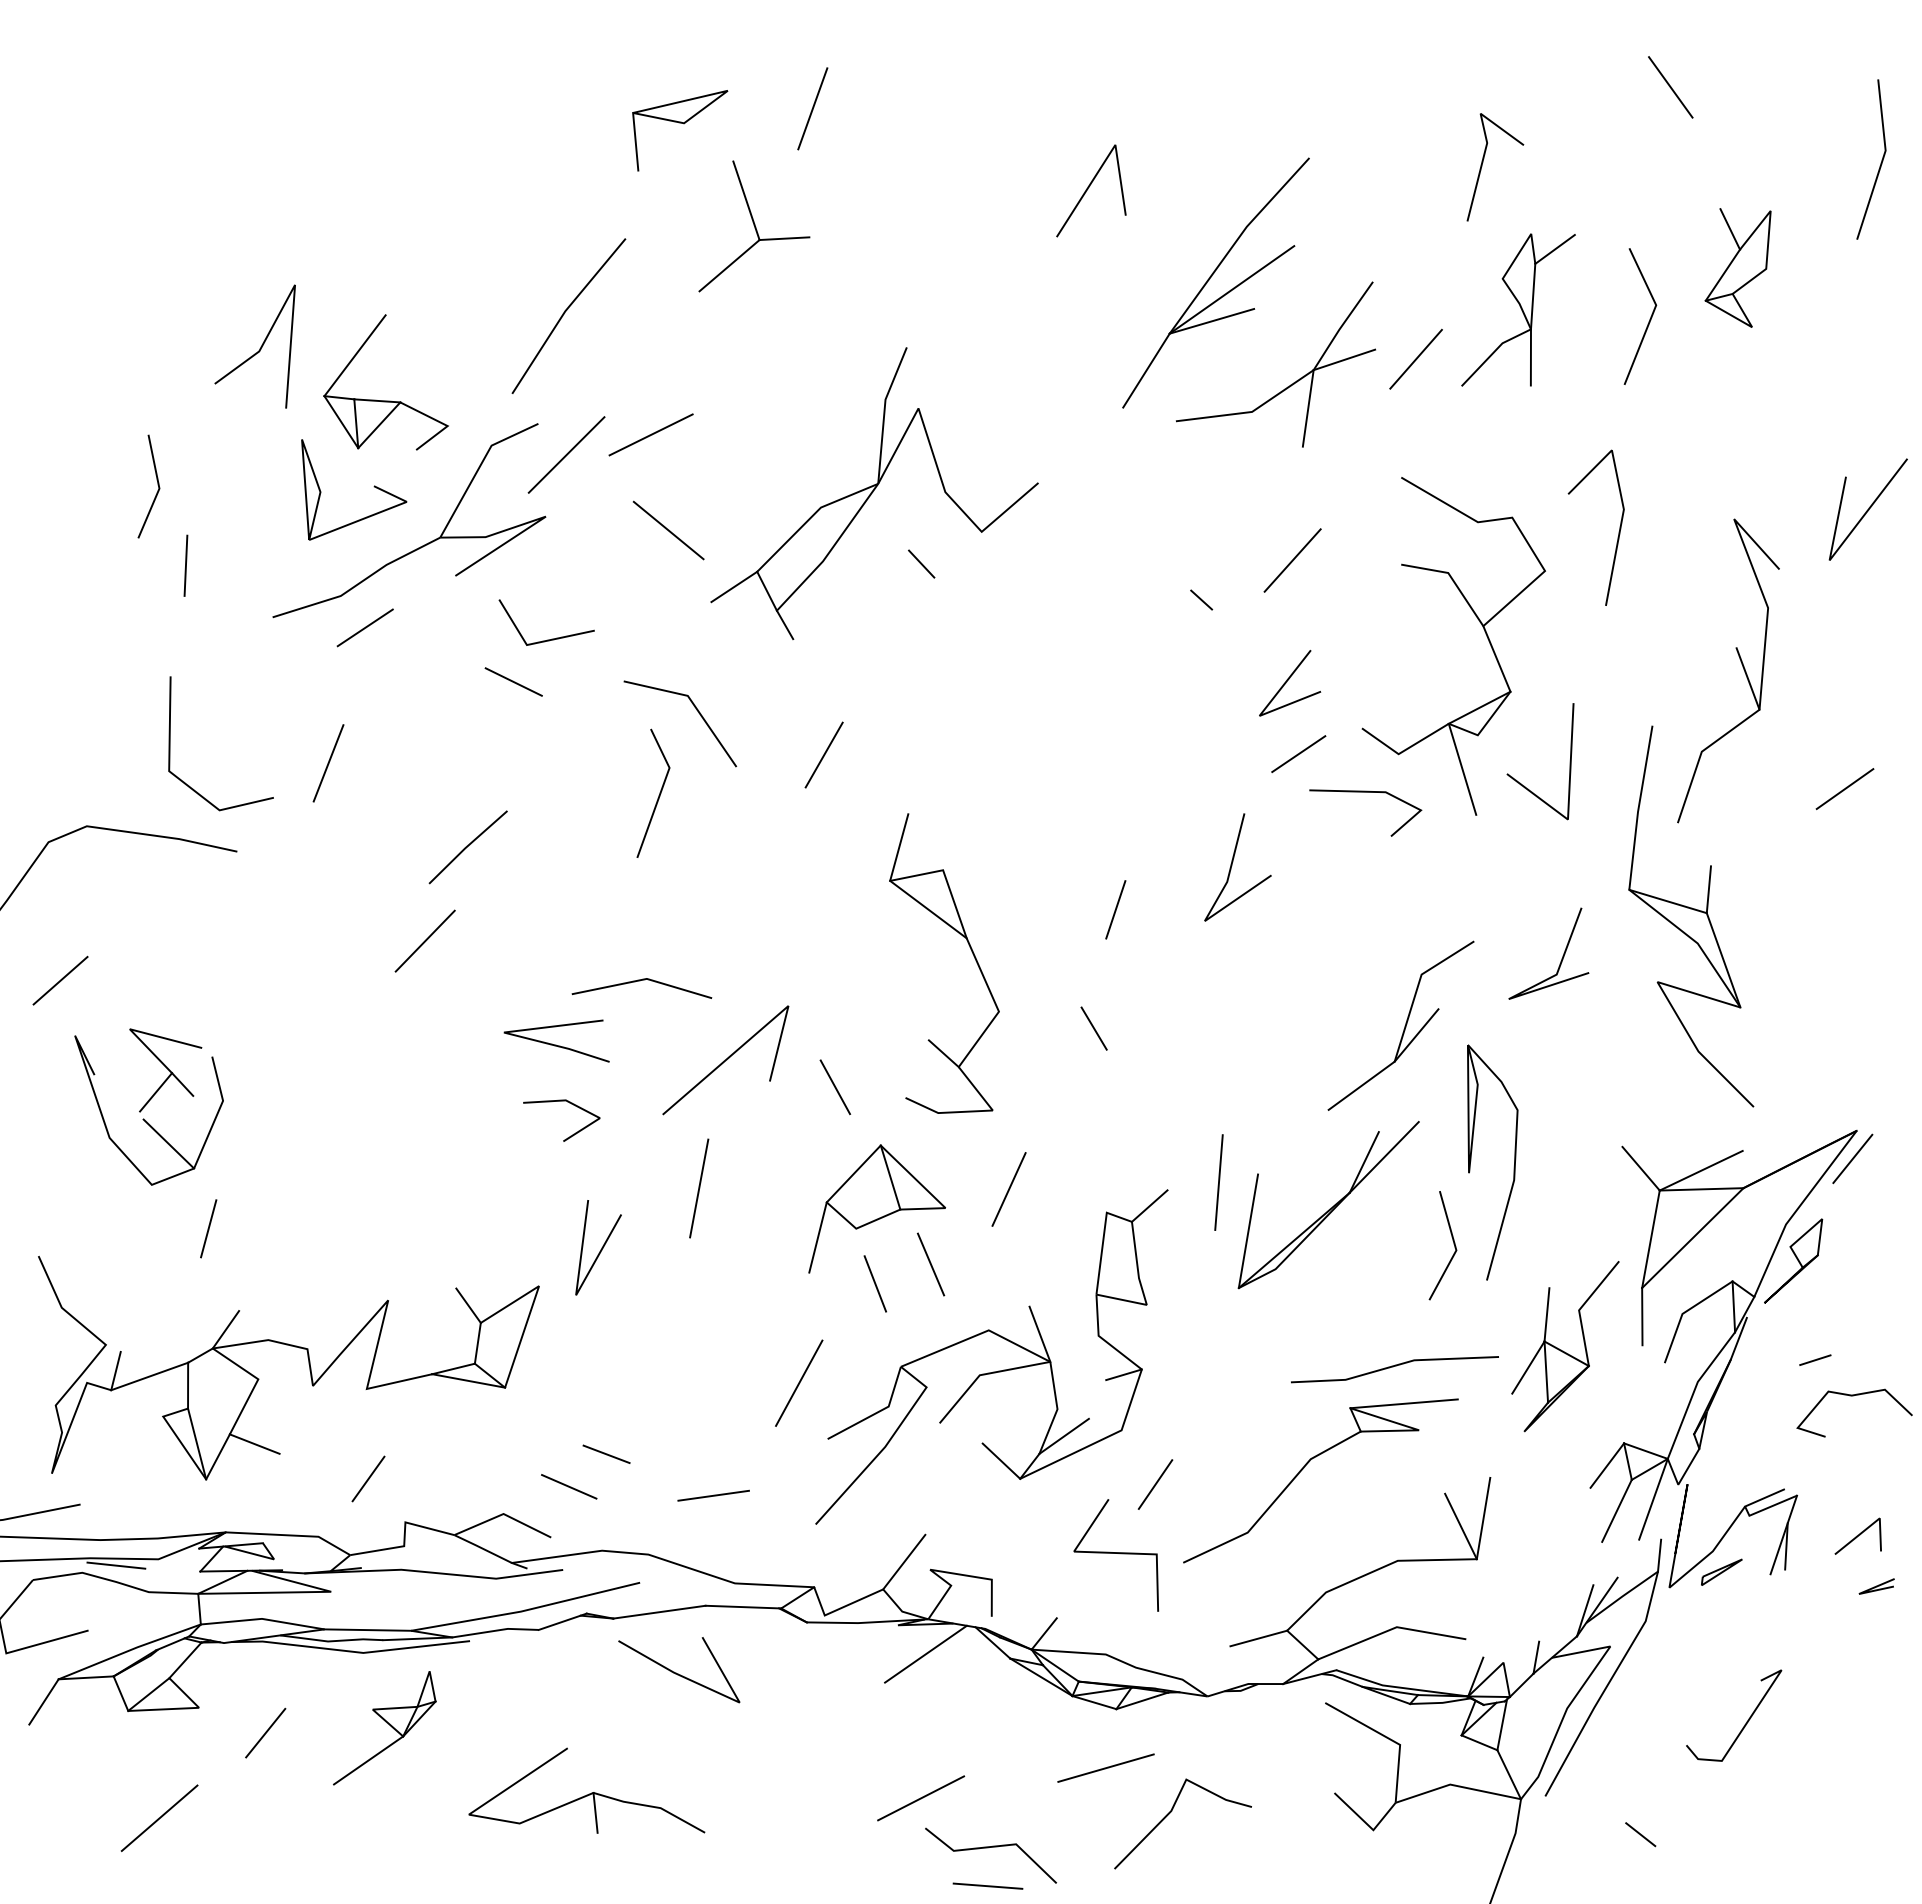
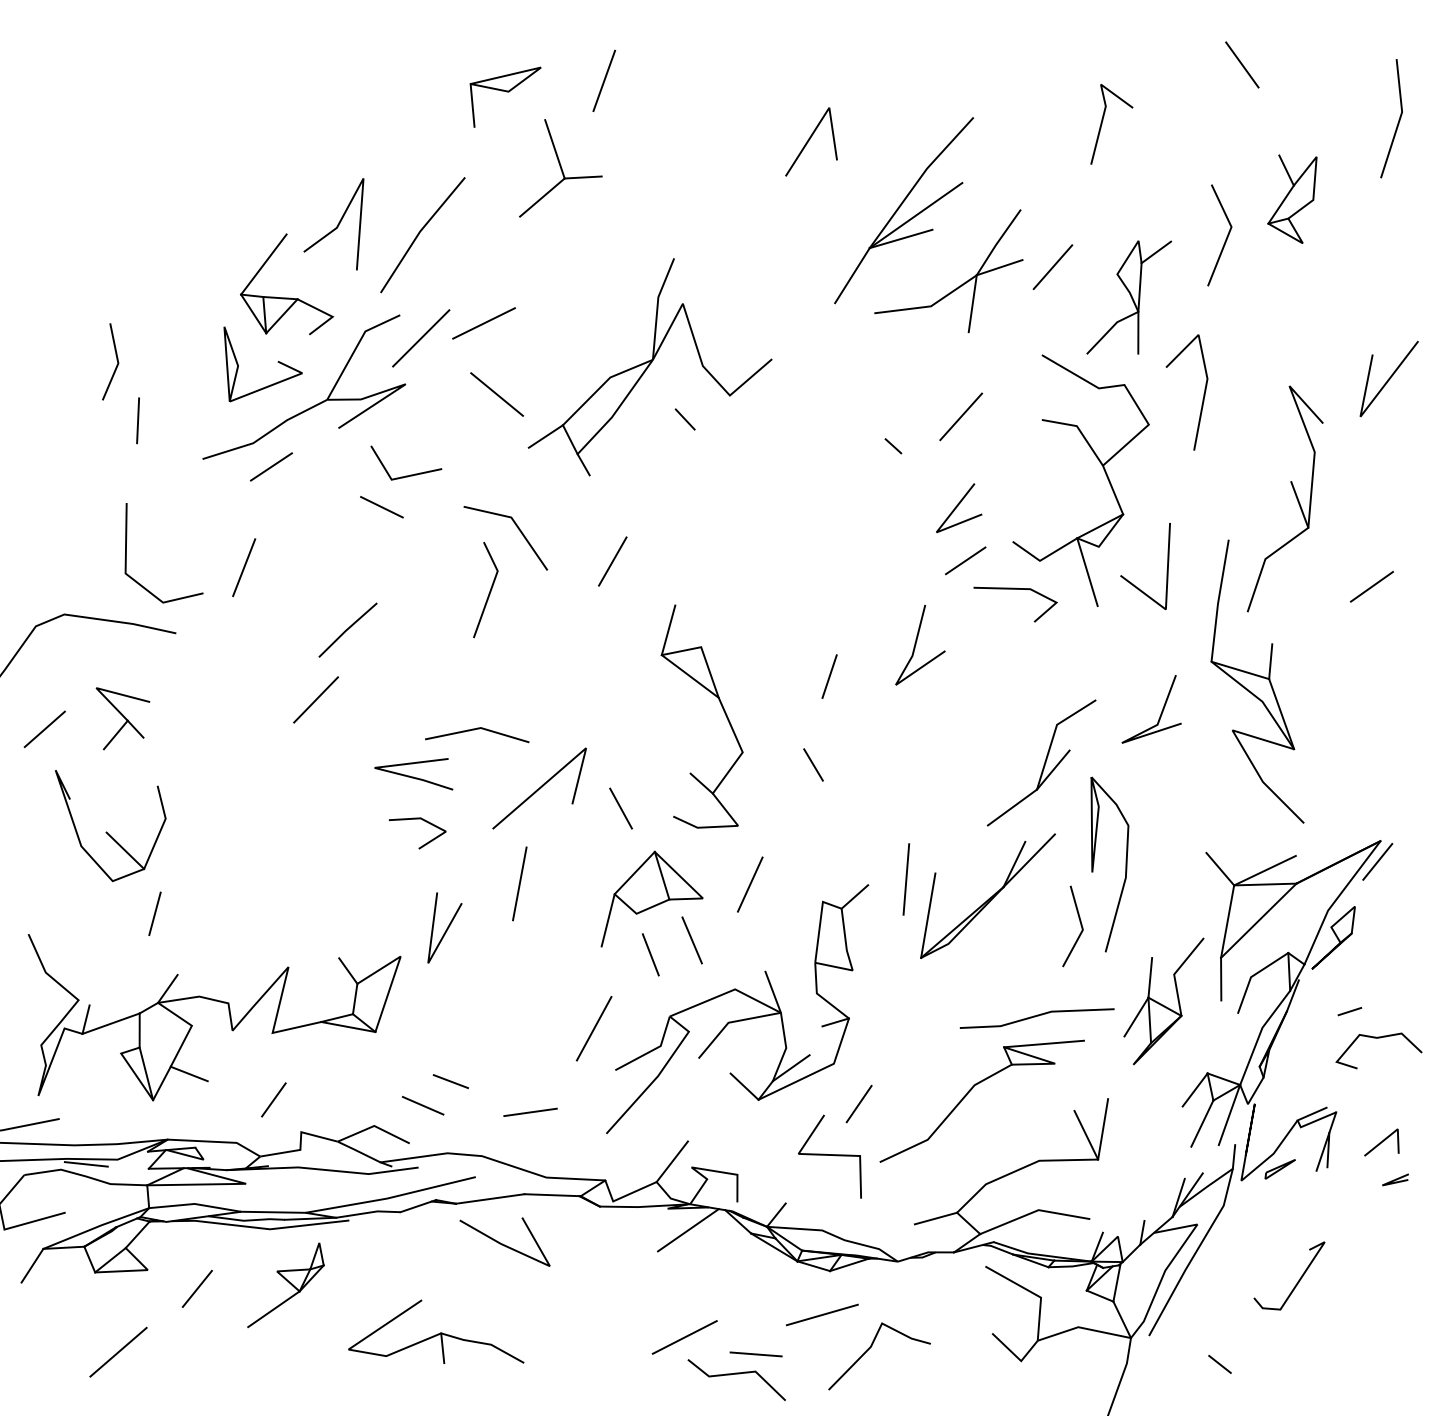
part: (1518, 309) -> (1129, 297), moved
line: (259, 348) -> (337, 225), moved
part: (165, 1070) -> (122, 718), moved
line: (987, 1885) -> (755, 1353), moved

